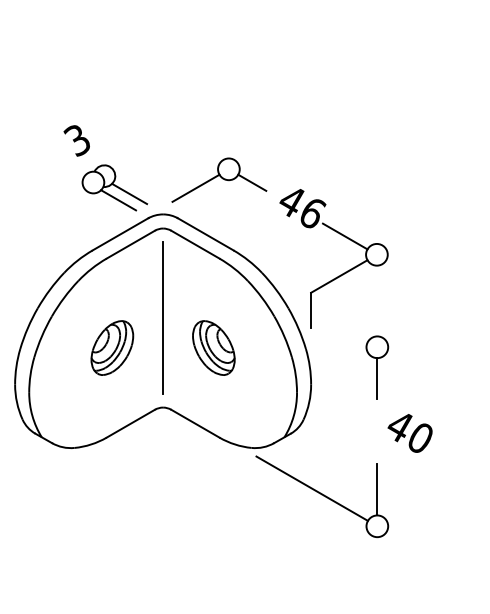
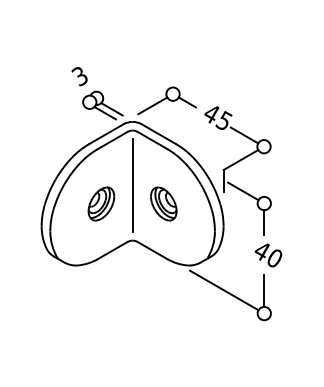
text: (310, 212) -> (223, 120), 46 -> 45
line: (343, 327) -> (243, 191), added
text: (410, 433) -> (268, 255), moved

